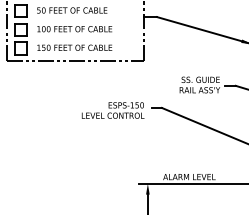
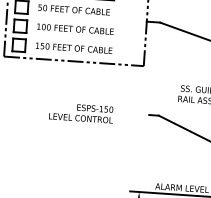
text: (112, 110) -> (80, 112), moved

